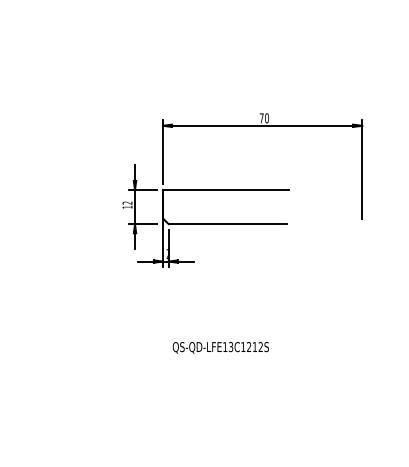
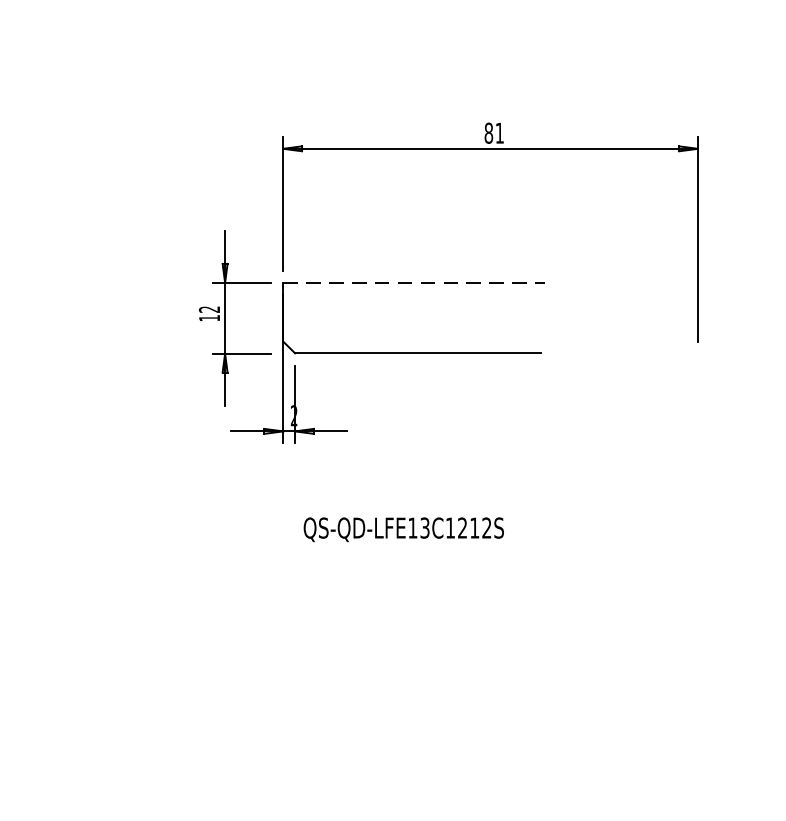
text: (264, 118) -> (494, 133), 70 -> 81
line: (225, 190) -> (413, 283), solid -> dashed
text: (220, 347) -> (403, 528), moved

